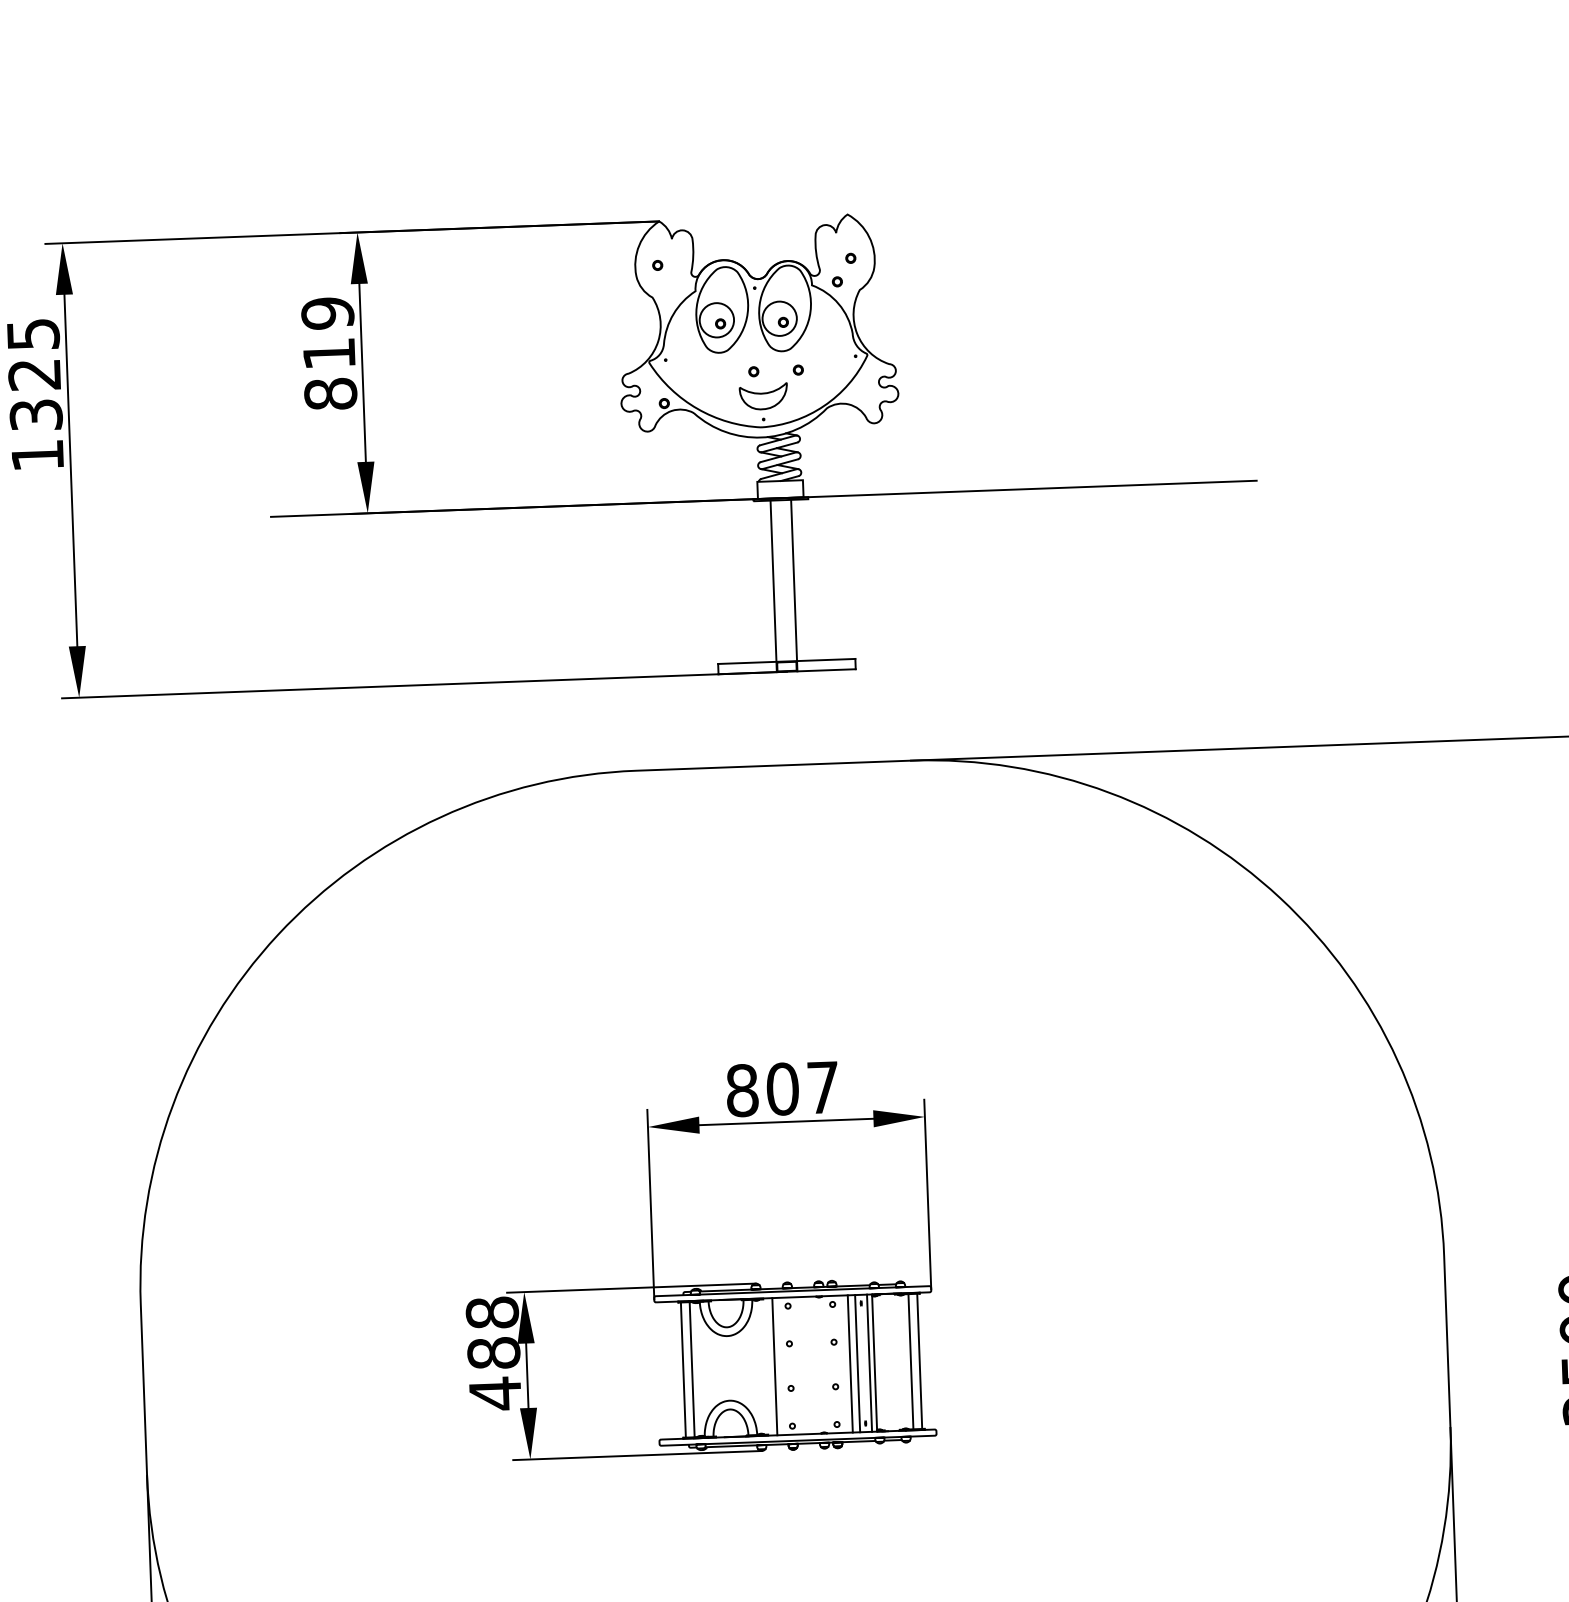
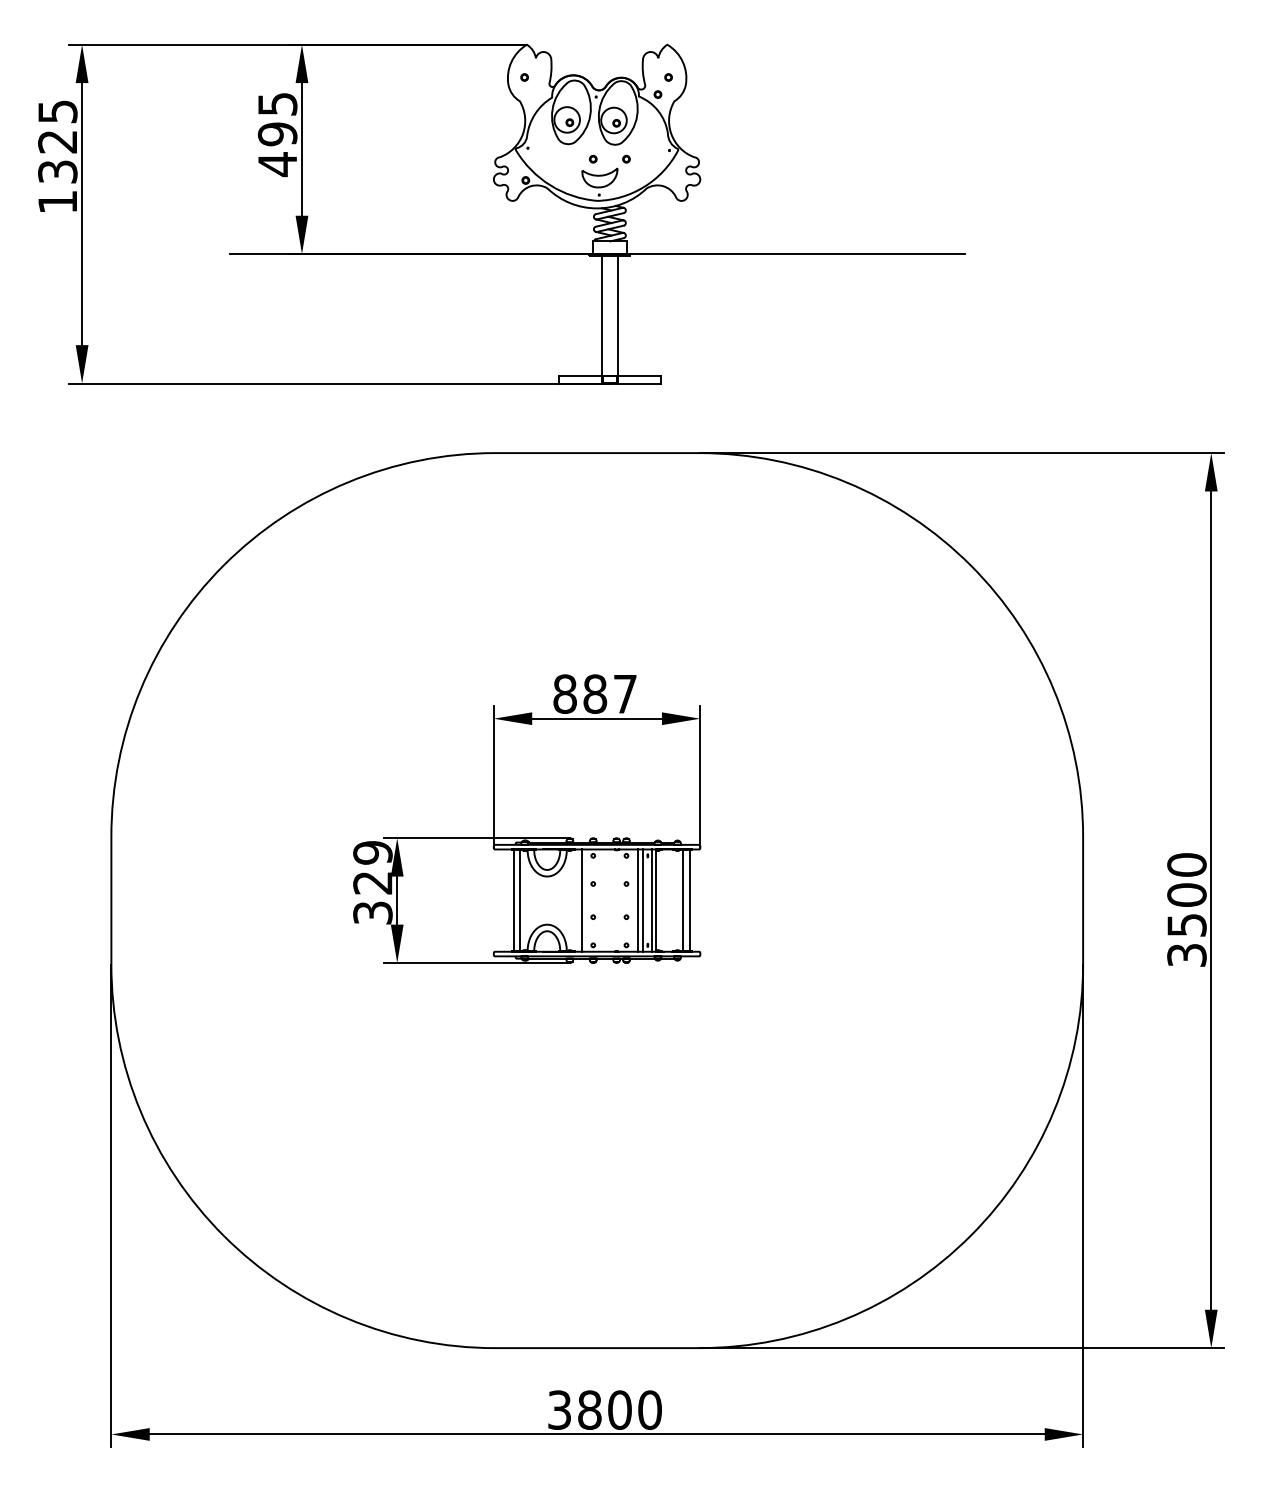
text: (329, 354) -> (277, 134), 819 -> 495
text: (783, 1088) -> (595, 693), 807 -> 887
text: (493, 1354) -> (372, 883), 488 -> 329

